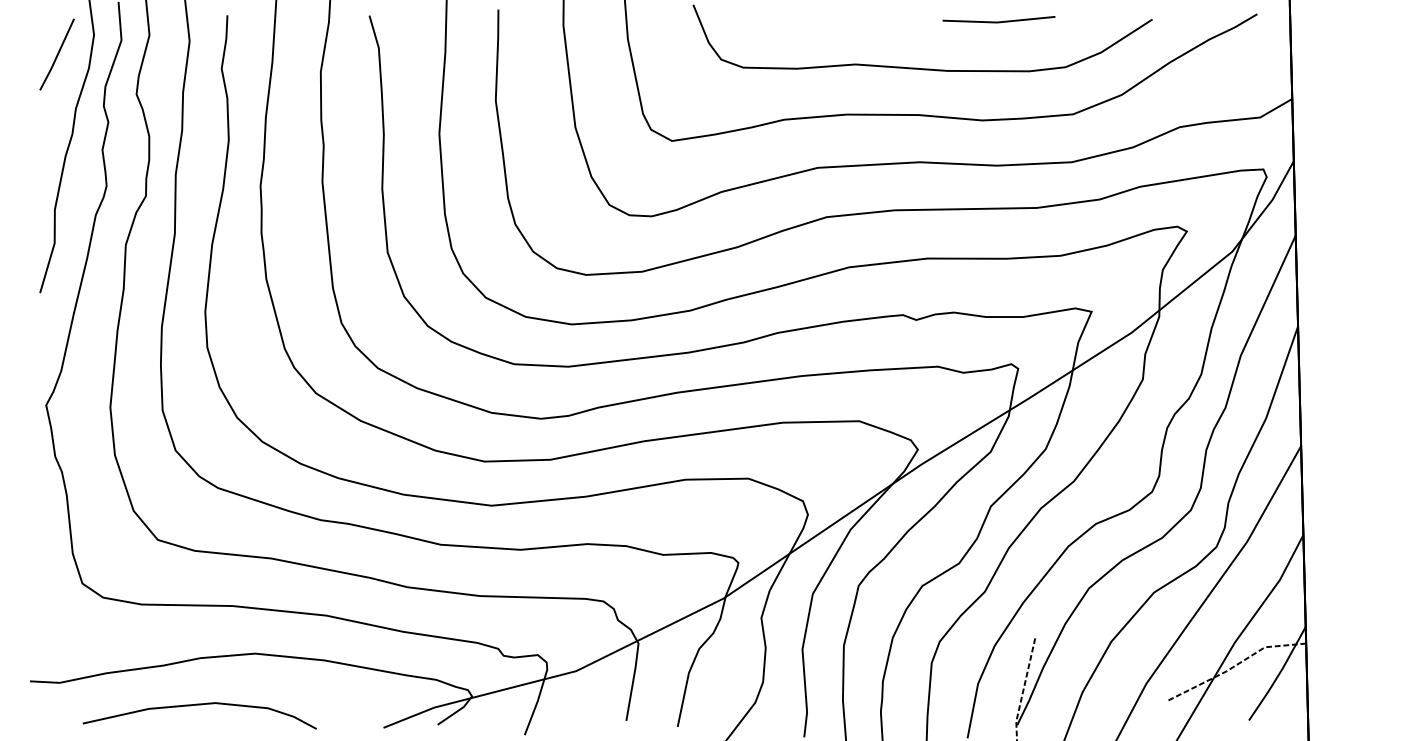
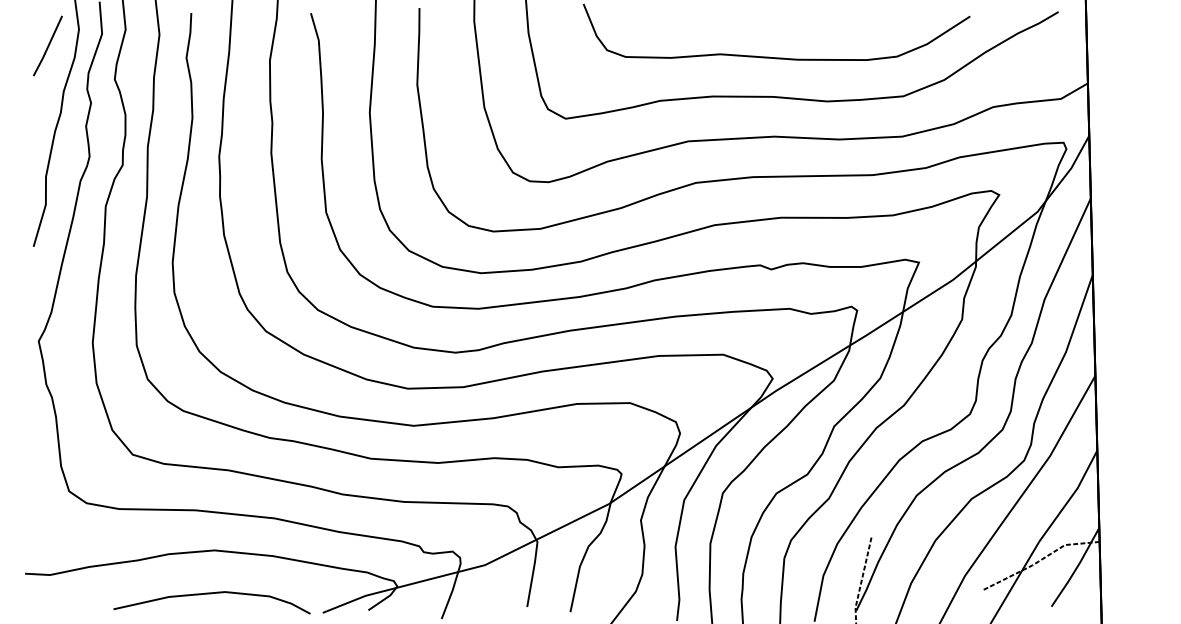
part: (998, 19) -> (840, 16), removed
part: (199, 705) -> (211, 594), moved

